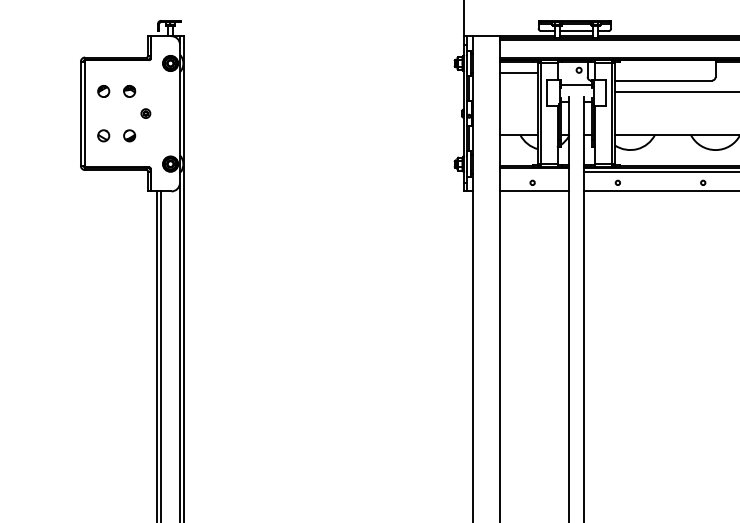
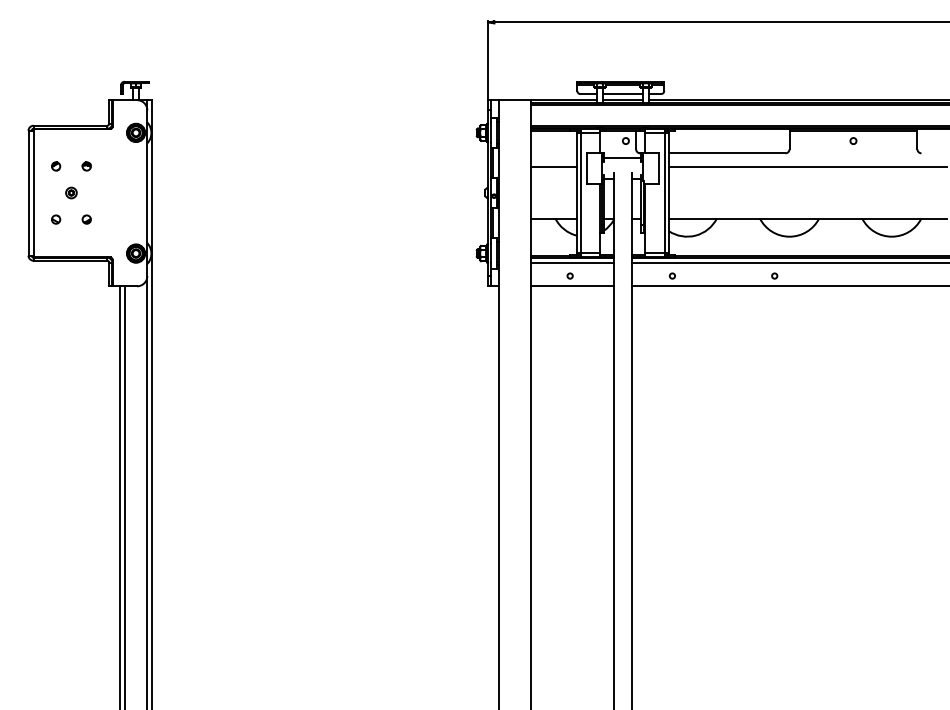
line: (518, 73) -> (553, 167), moved
part: (104, 91) -> (56, 166), size x0.62
part: (129, 91) -> (86, 166), size x0.62
part: (145, 113) -> (71, 192), moved
part: (104, 135) -> (56, 219), size x0.62
part: (129, 135) -> (86, 219), size x0.62
line: (534, 171) -> (572, 262), added

